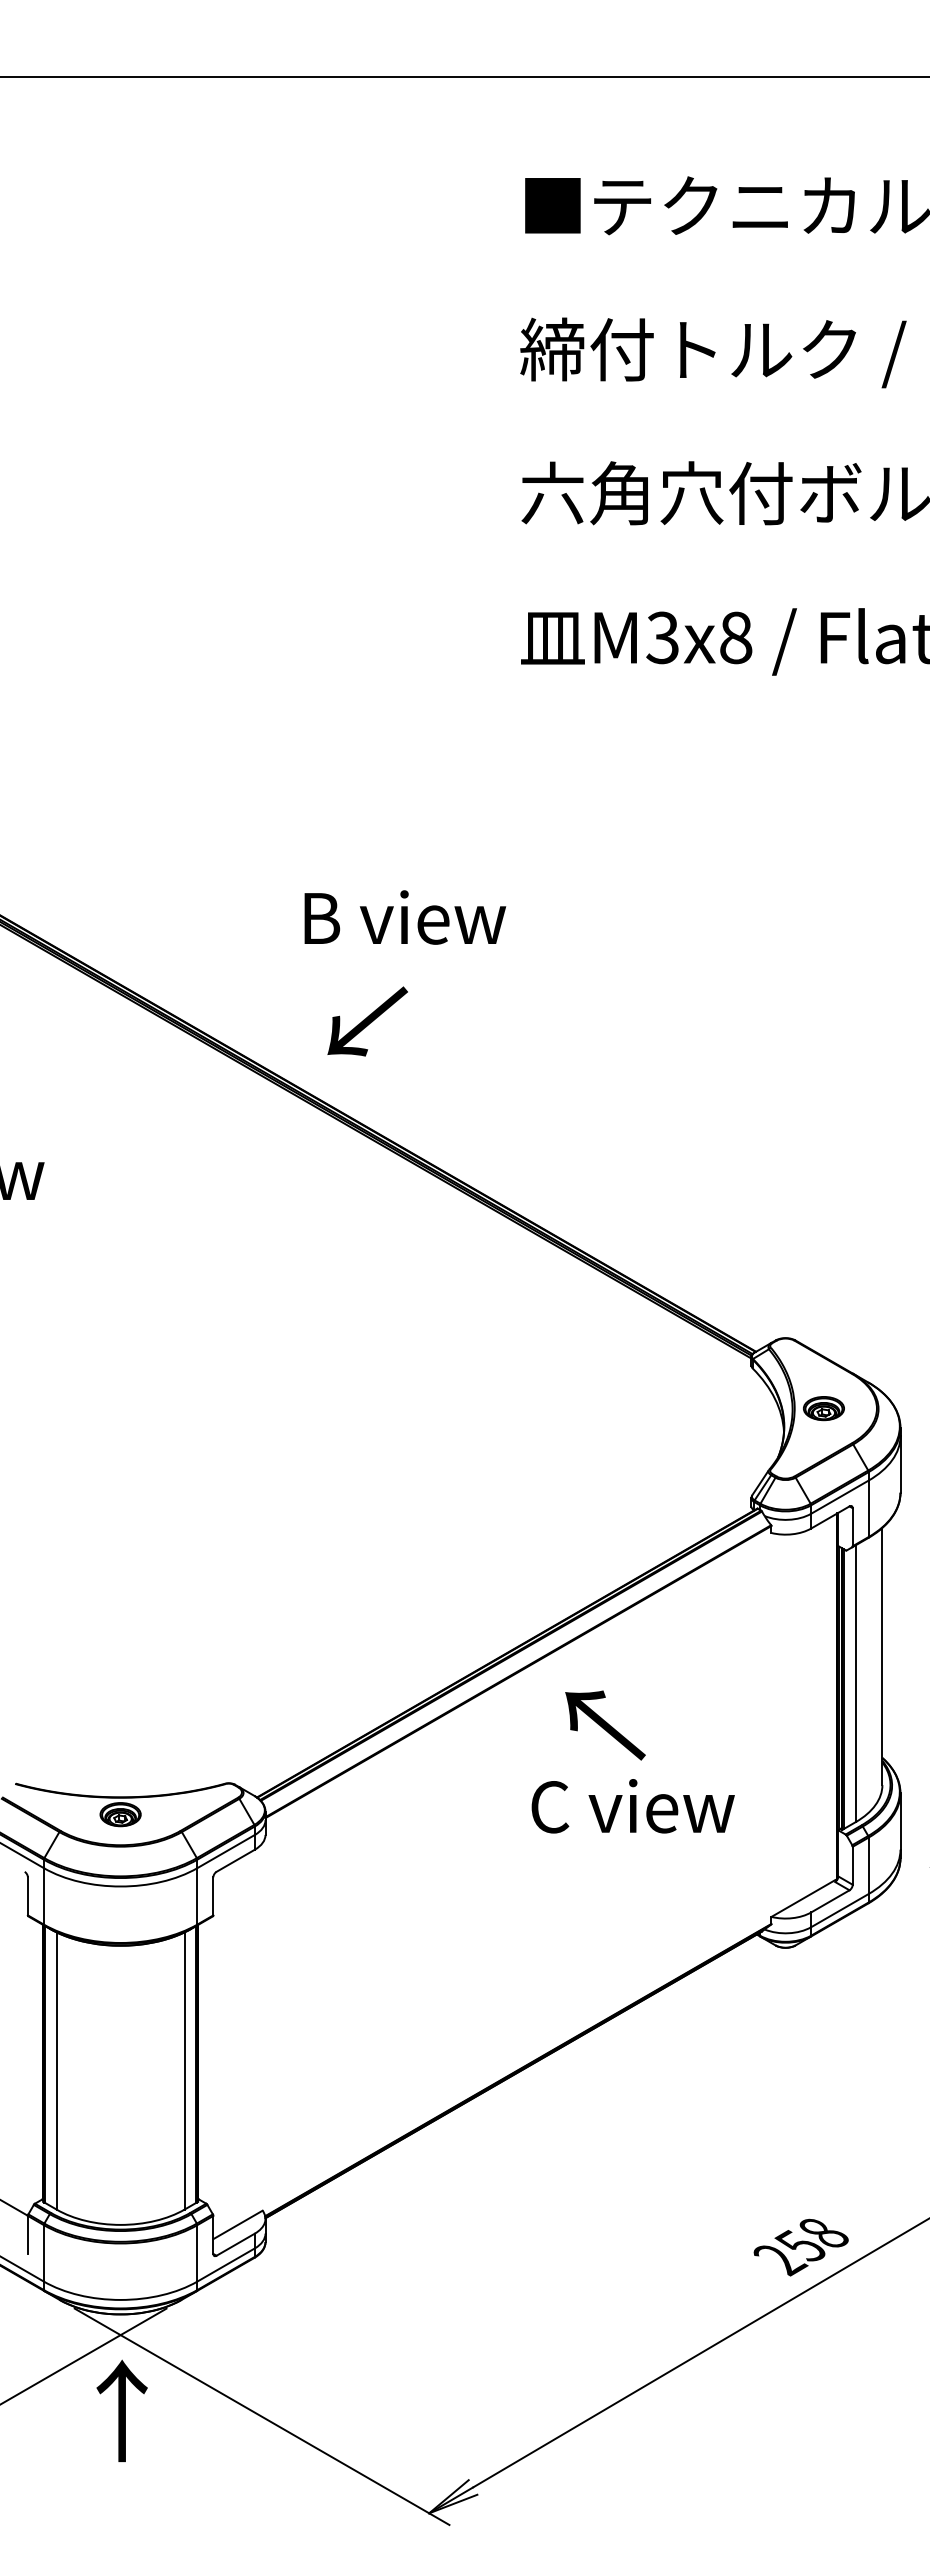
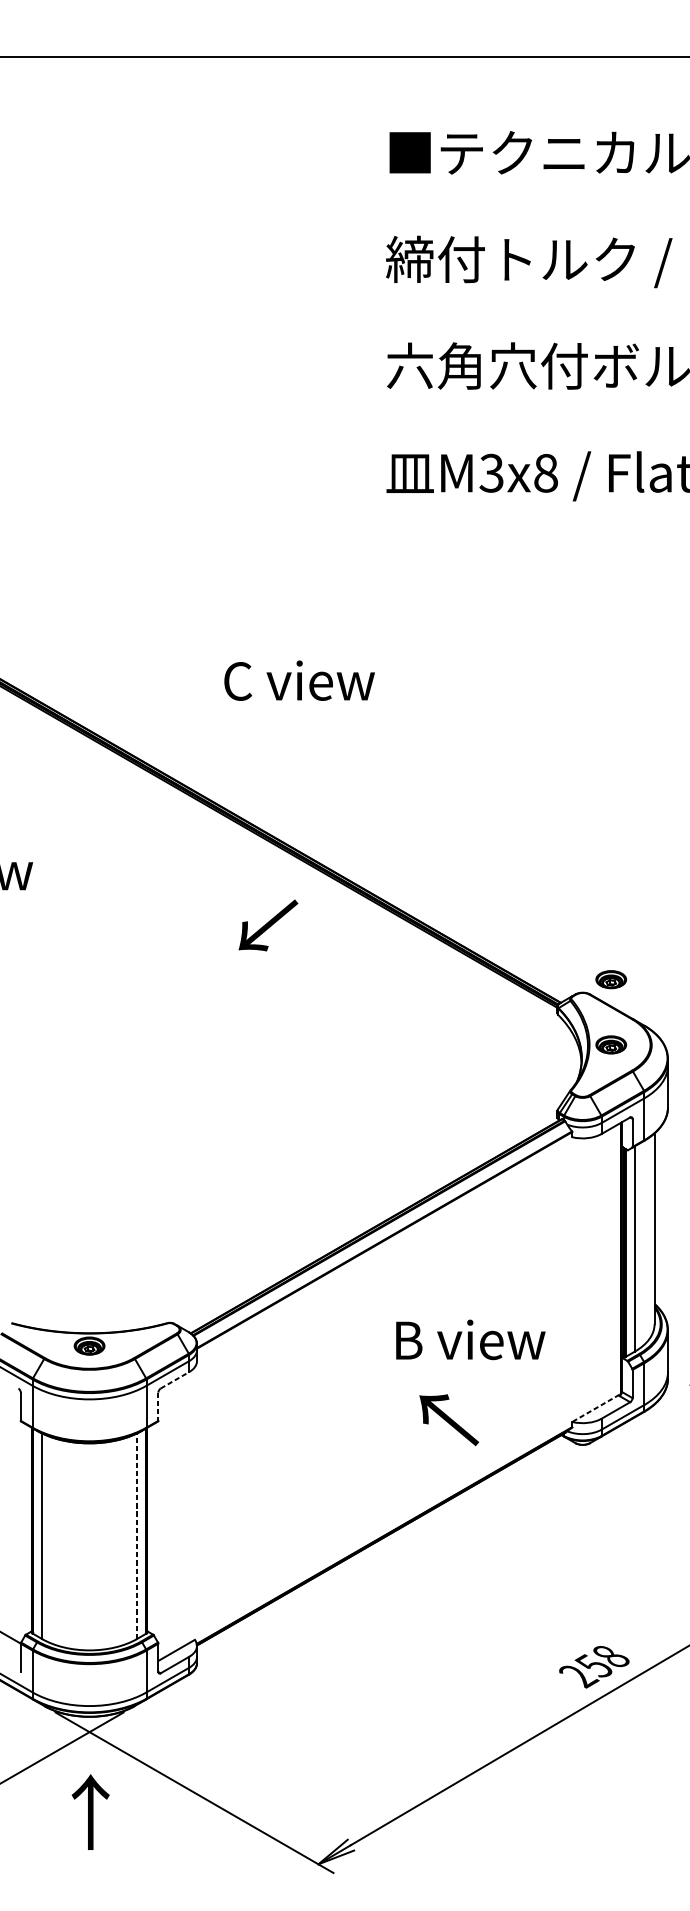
text: (404, 917) -> (300, 680), B view -> C view
text: (367, 1021) -> (268, 925), moved
part: (823, 1320) -> (610, 979), added
text: (605, 1725) -> (449, 1420), moved
text: (633, 1806) -> (469, 1340), C view -> B view
line: (236, 1860) -> (175, 1380), solid -> dashed
line: (213, 1896) -> (158, 1406), solid -> dashed
line: (803, 1898) -> (596, 1408), solid -> dashed
line: (184, 2071) -> (136, 1536), solid -> dashed
text: (121, 2410) -> (90, 1811), moved

